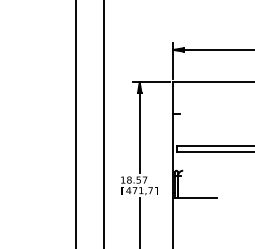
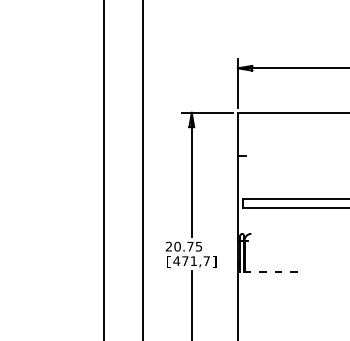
text: (133, 179) -> (183, 246), 18.57 -> 20.75
line: (194, 198) -> (267, 271), solid -> dashed

